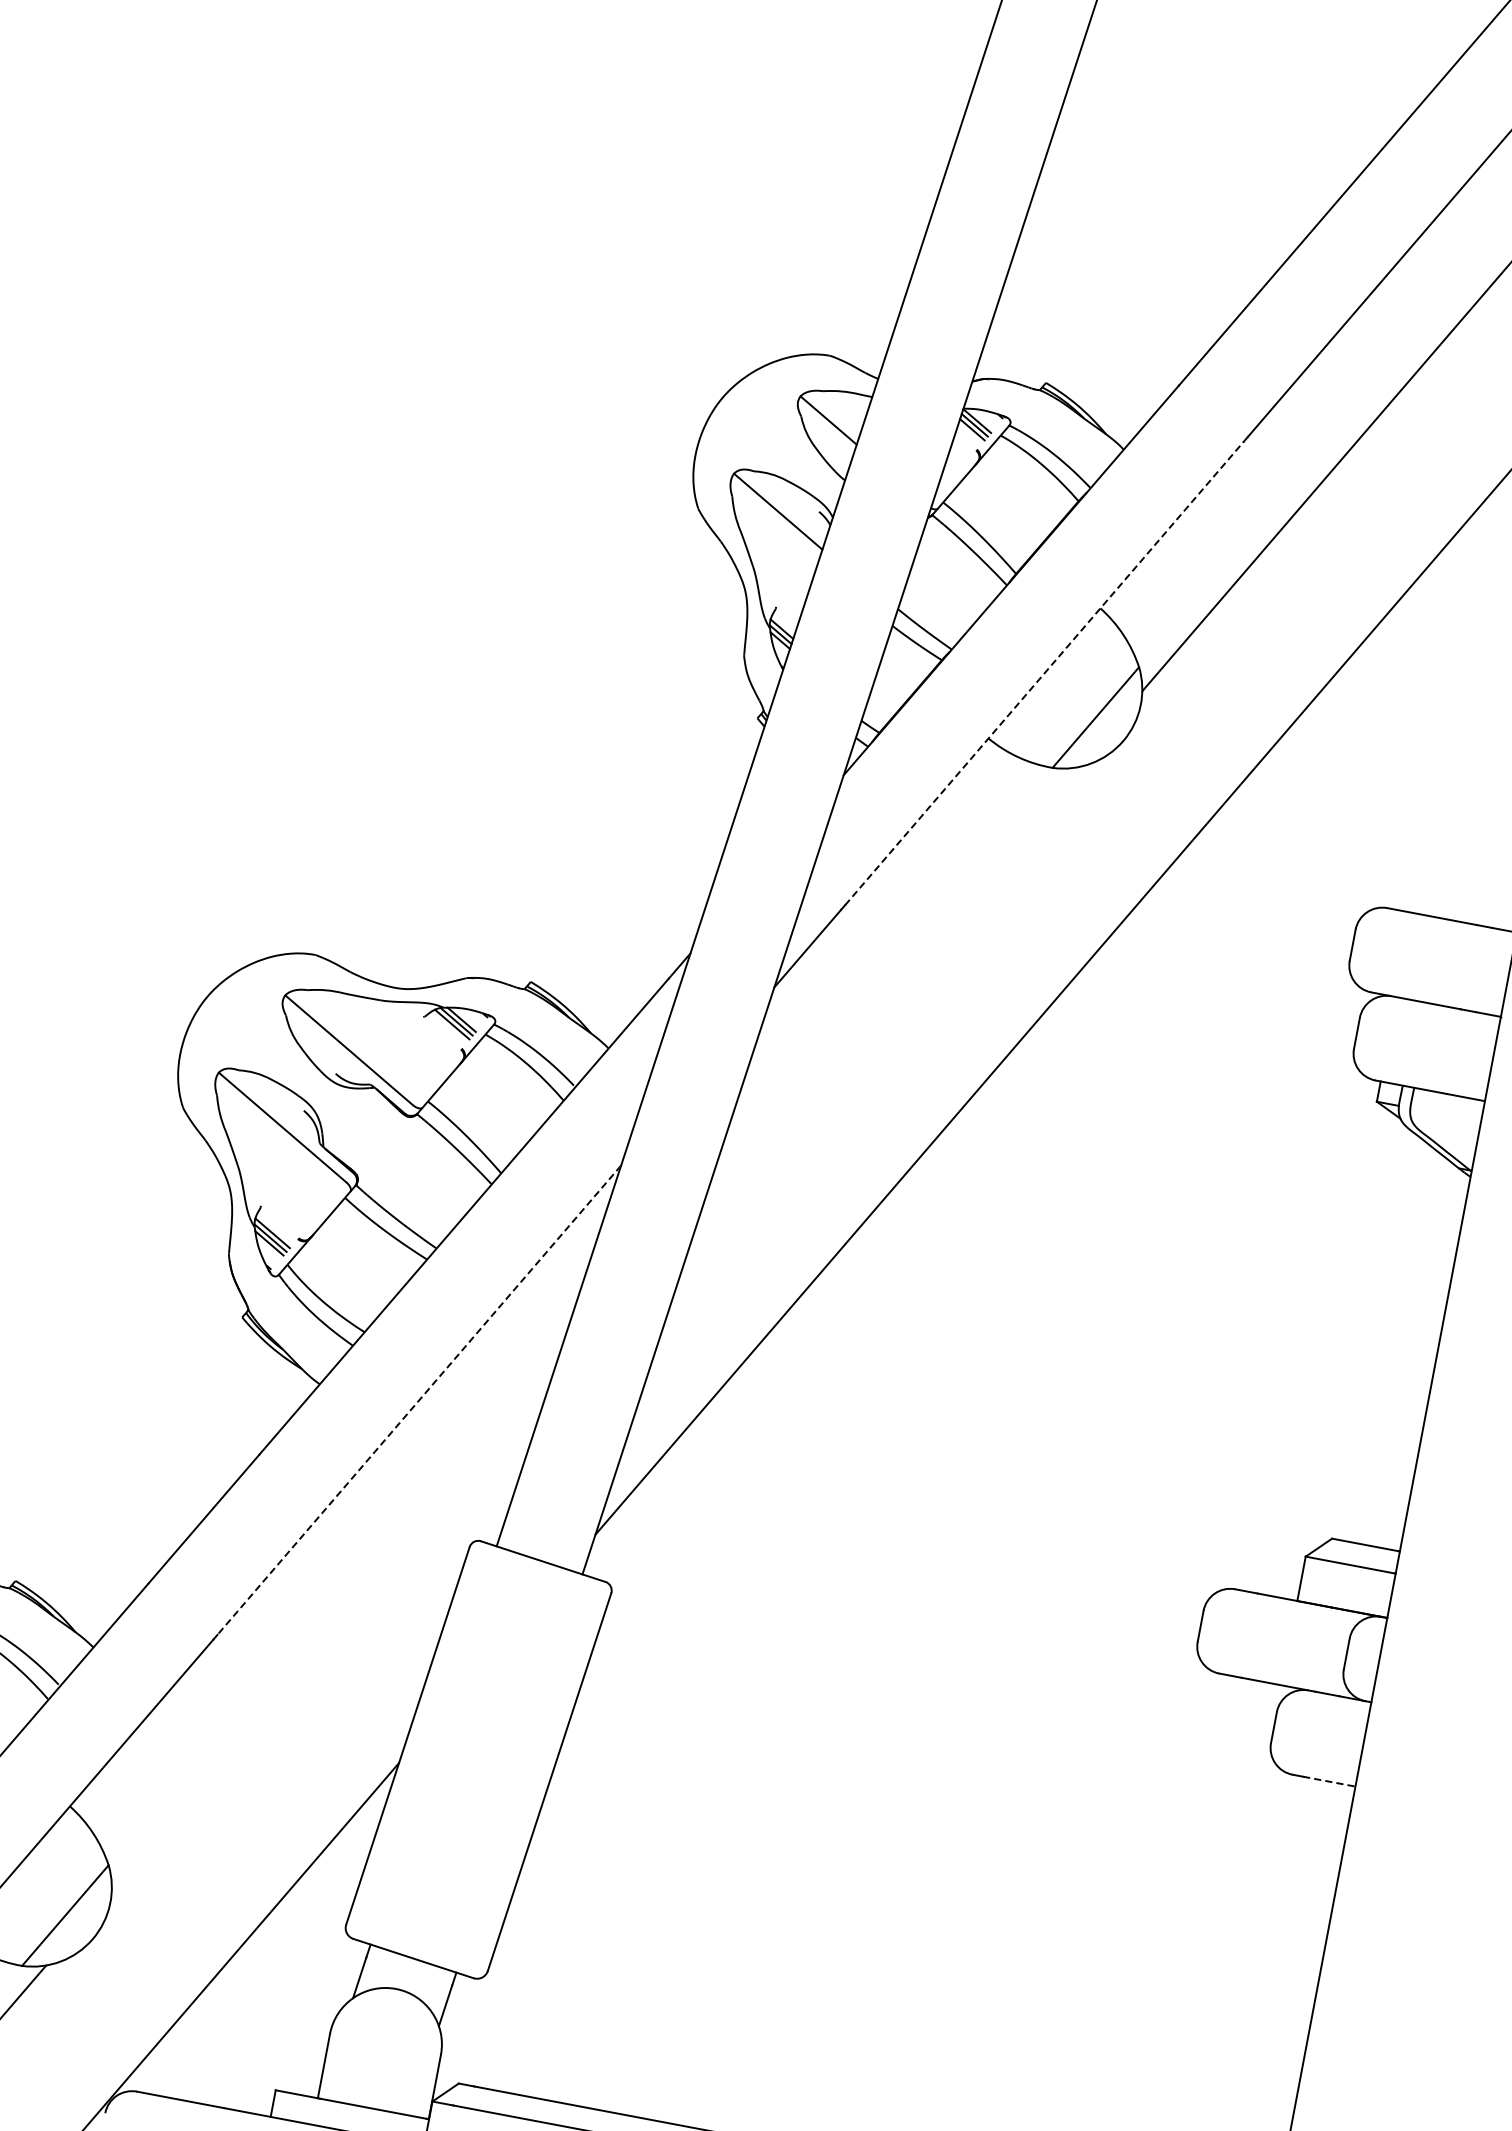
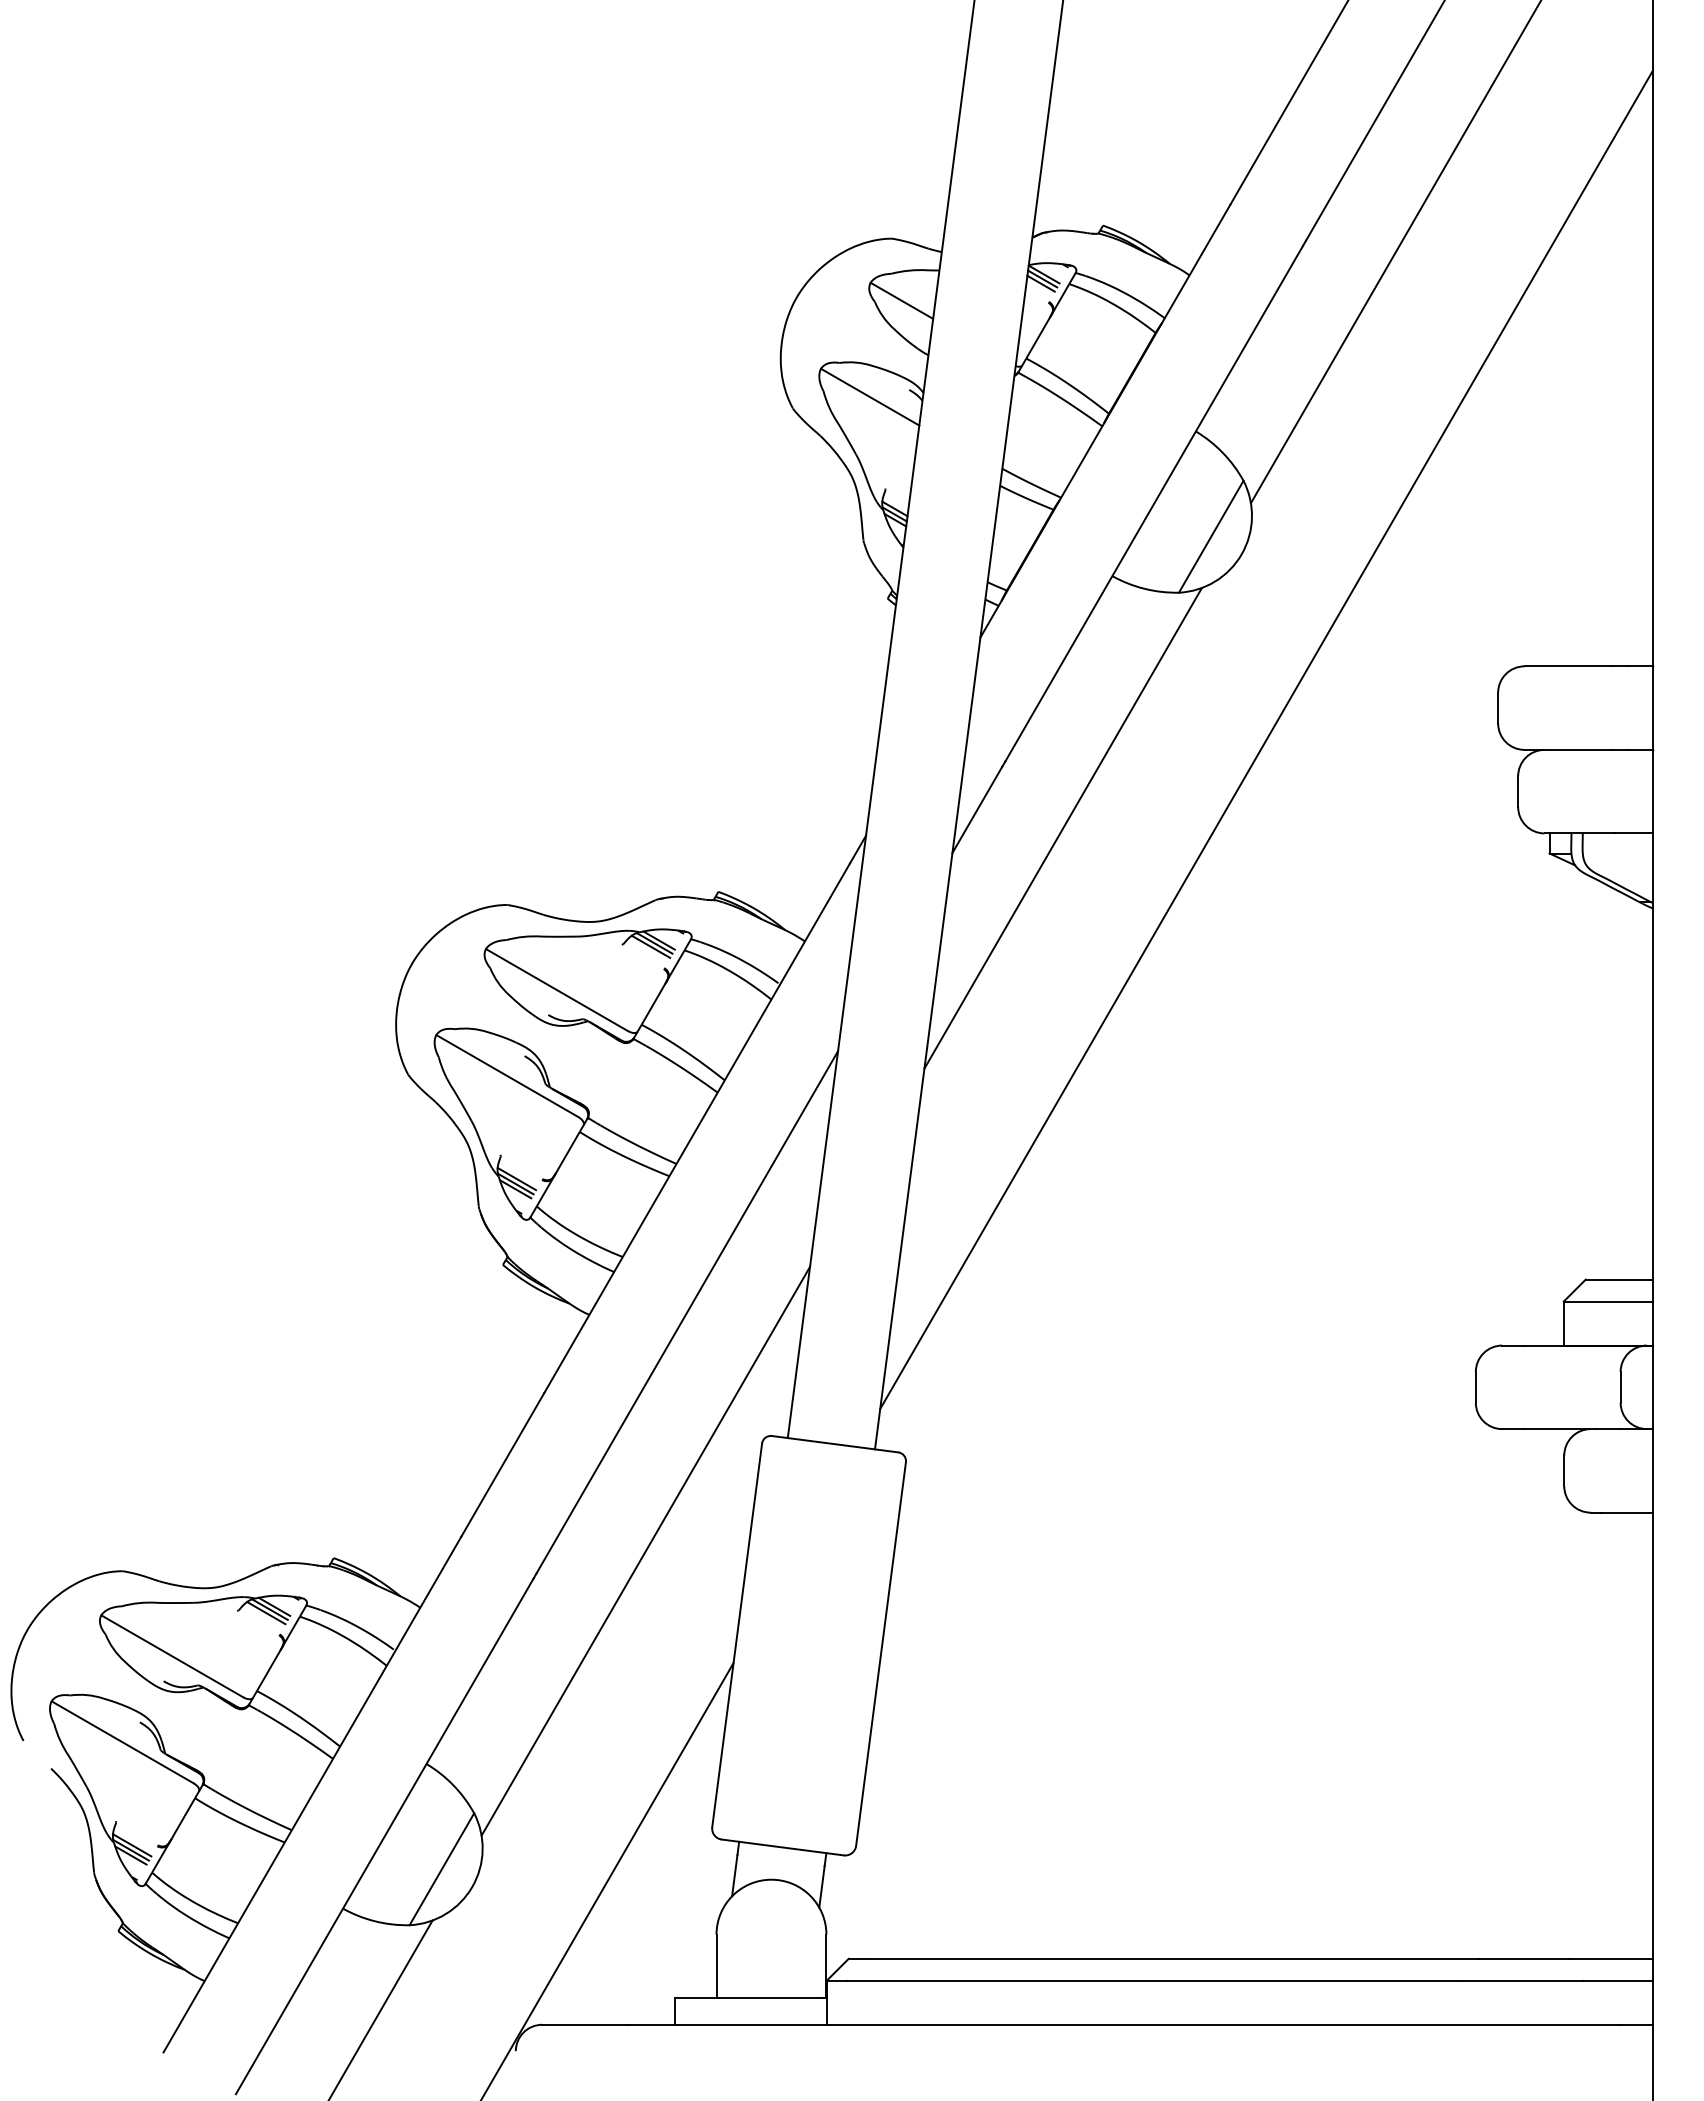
line: (1044, 673) -> (1154, 503), dashed -> solid
line: (890, 982) -> (1062, 827), added
line: (419, 1400) -> (687, 1312), dashed -> solid
line: (331, 1632) -> (645, 1550), added
line: (1328, 1781) -> (1626, 1512), dashed -> solid

